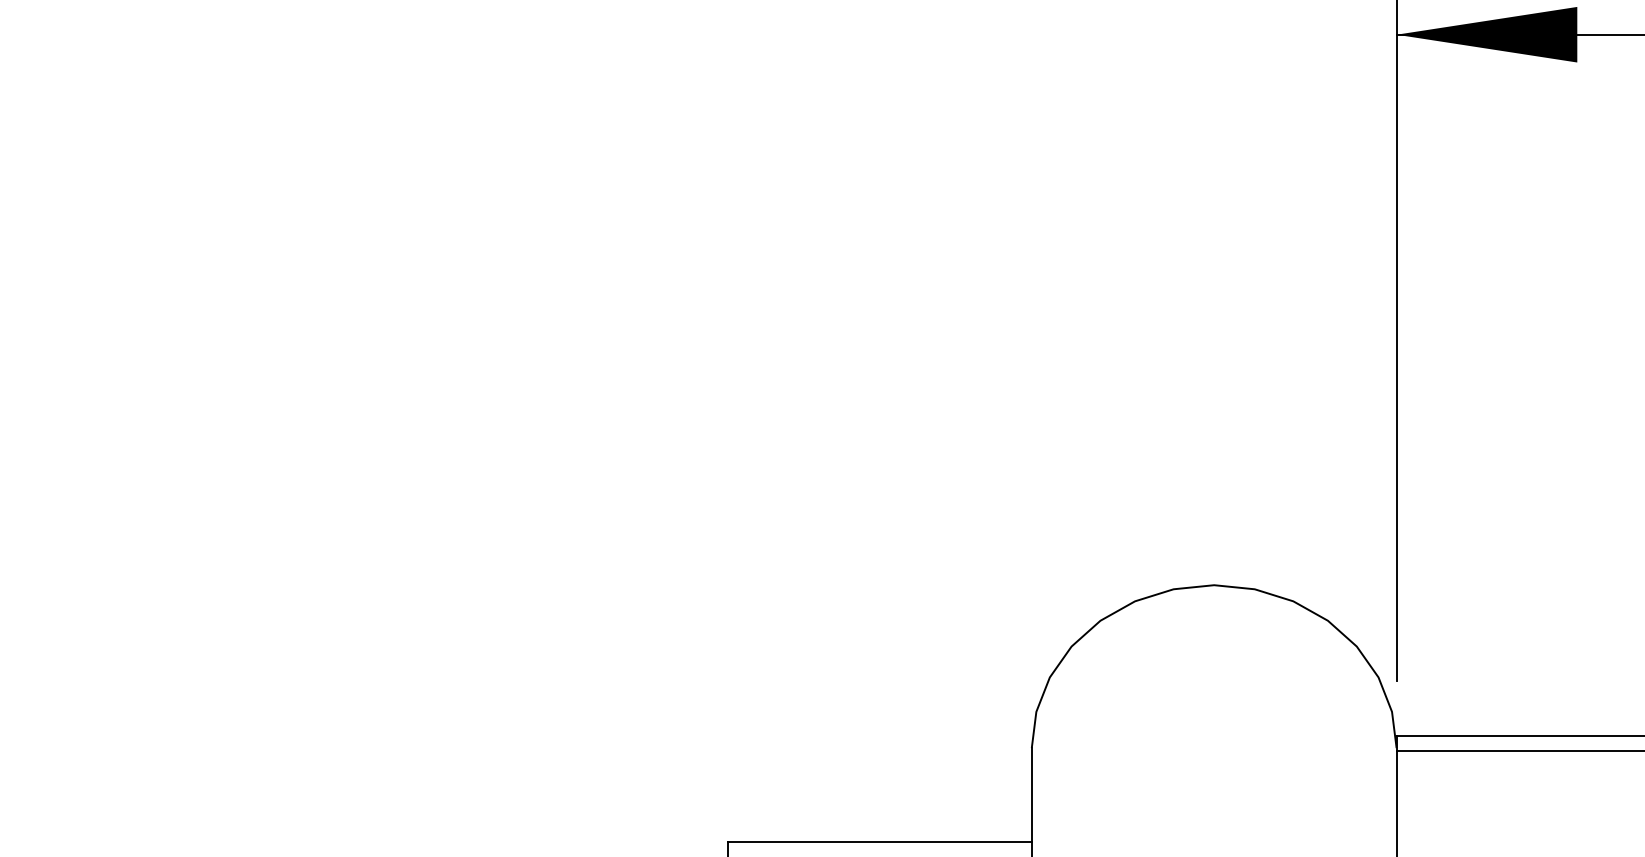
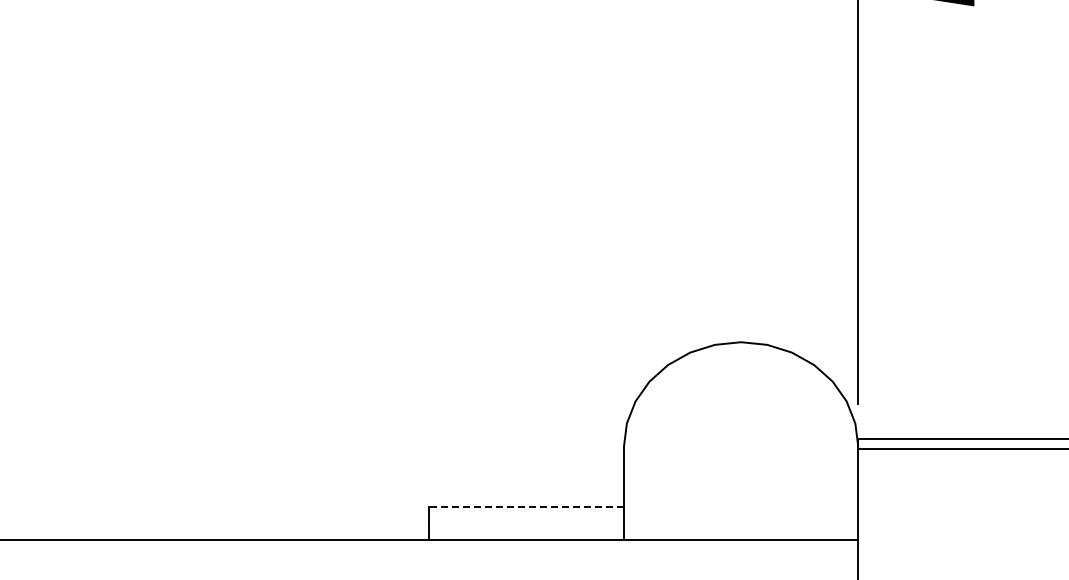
line: (880, 842) -> (526, 507), solid -> dashed

